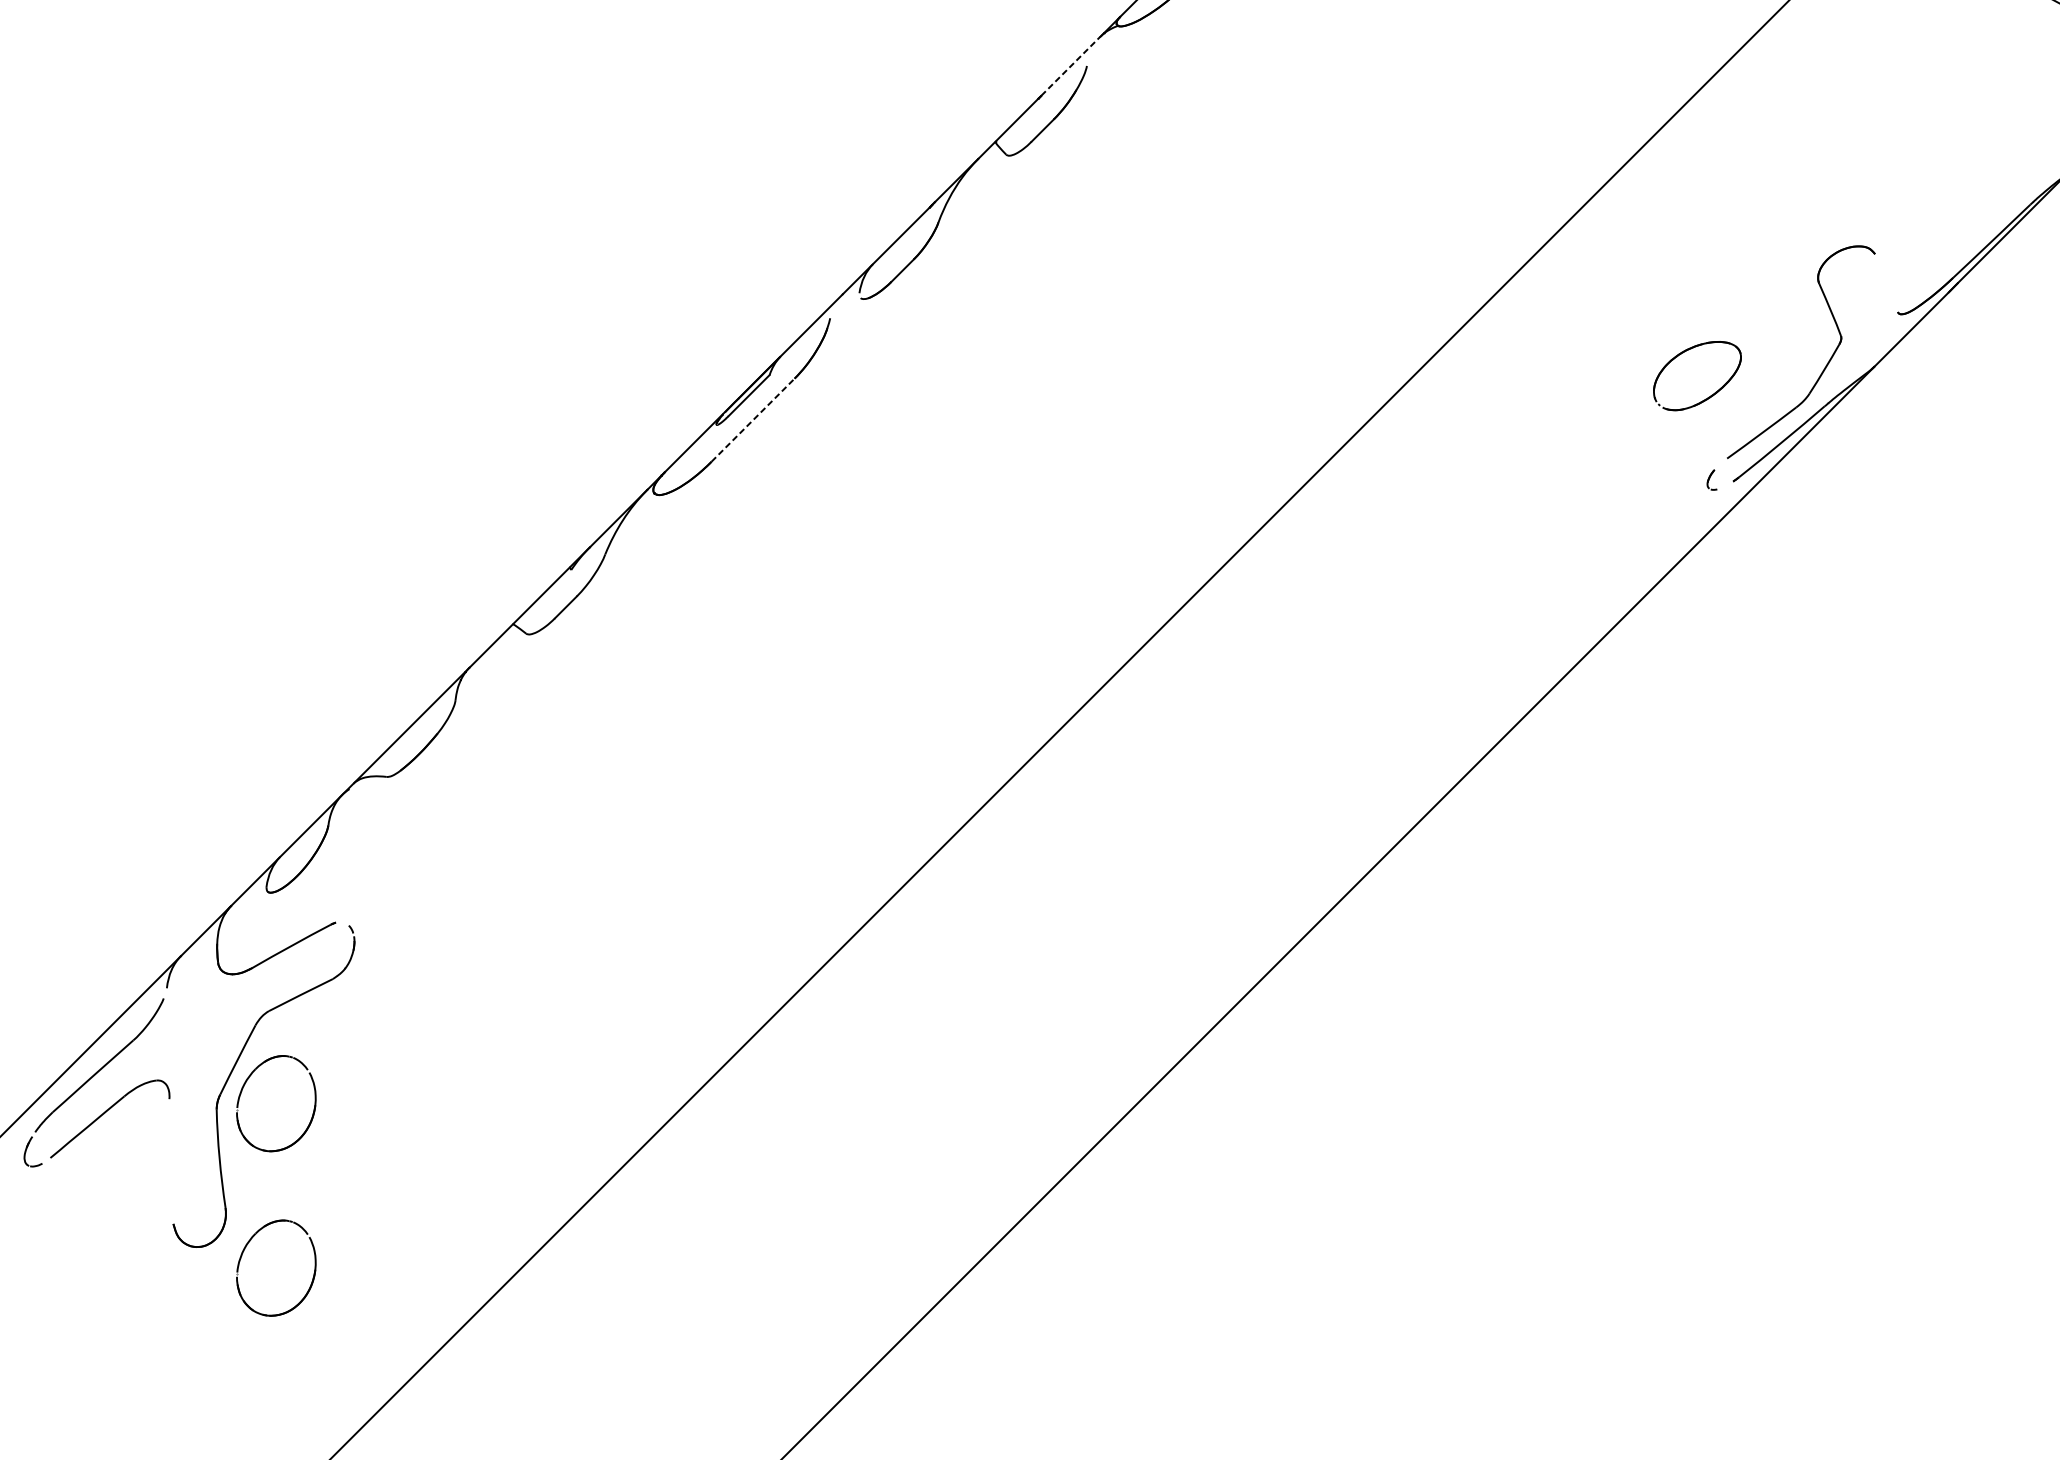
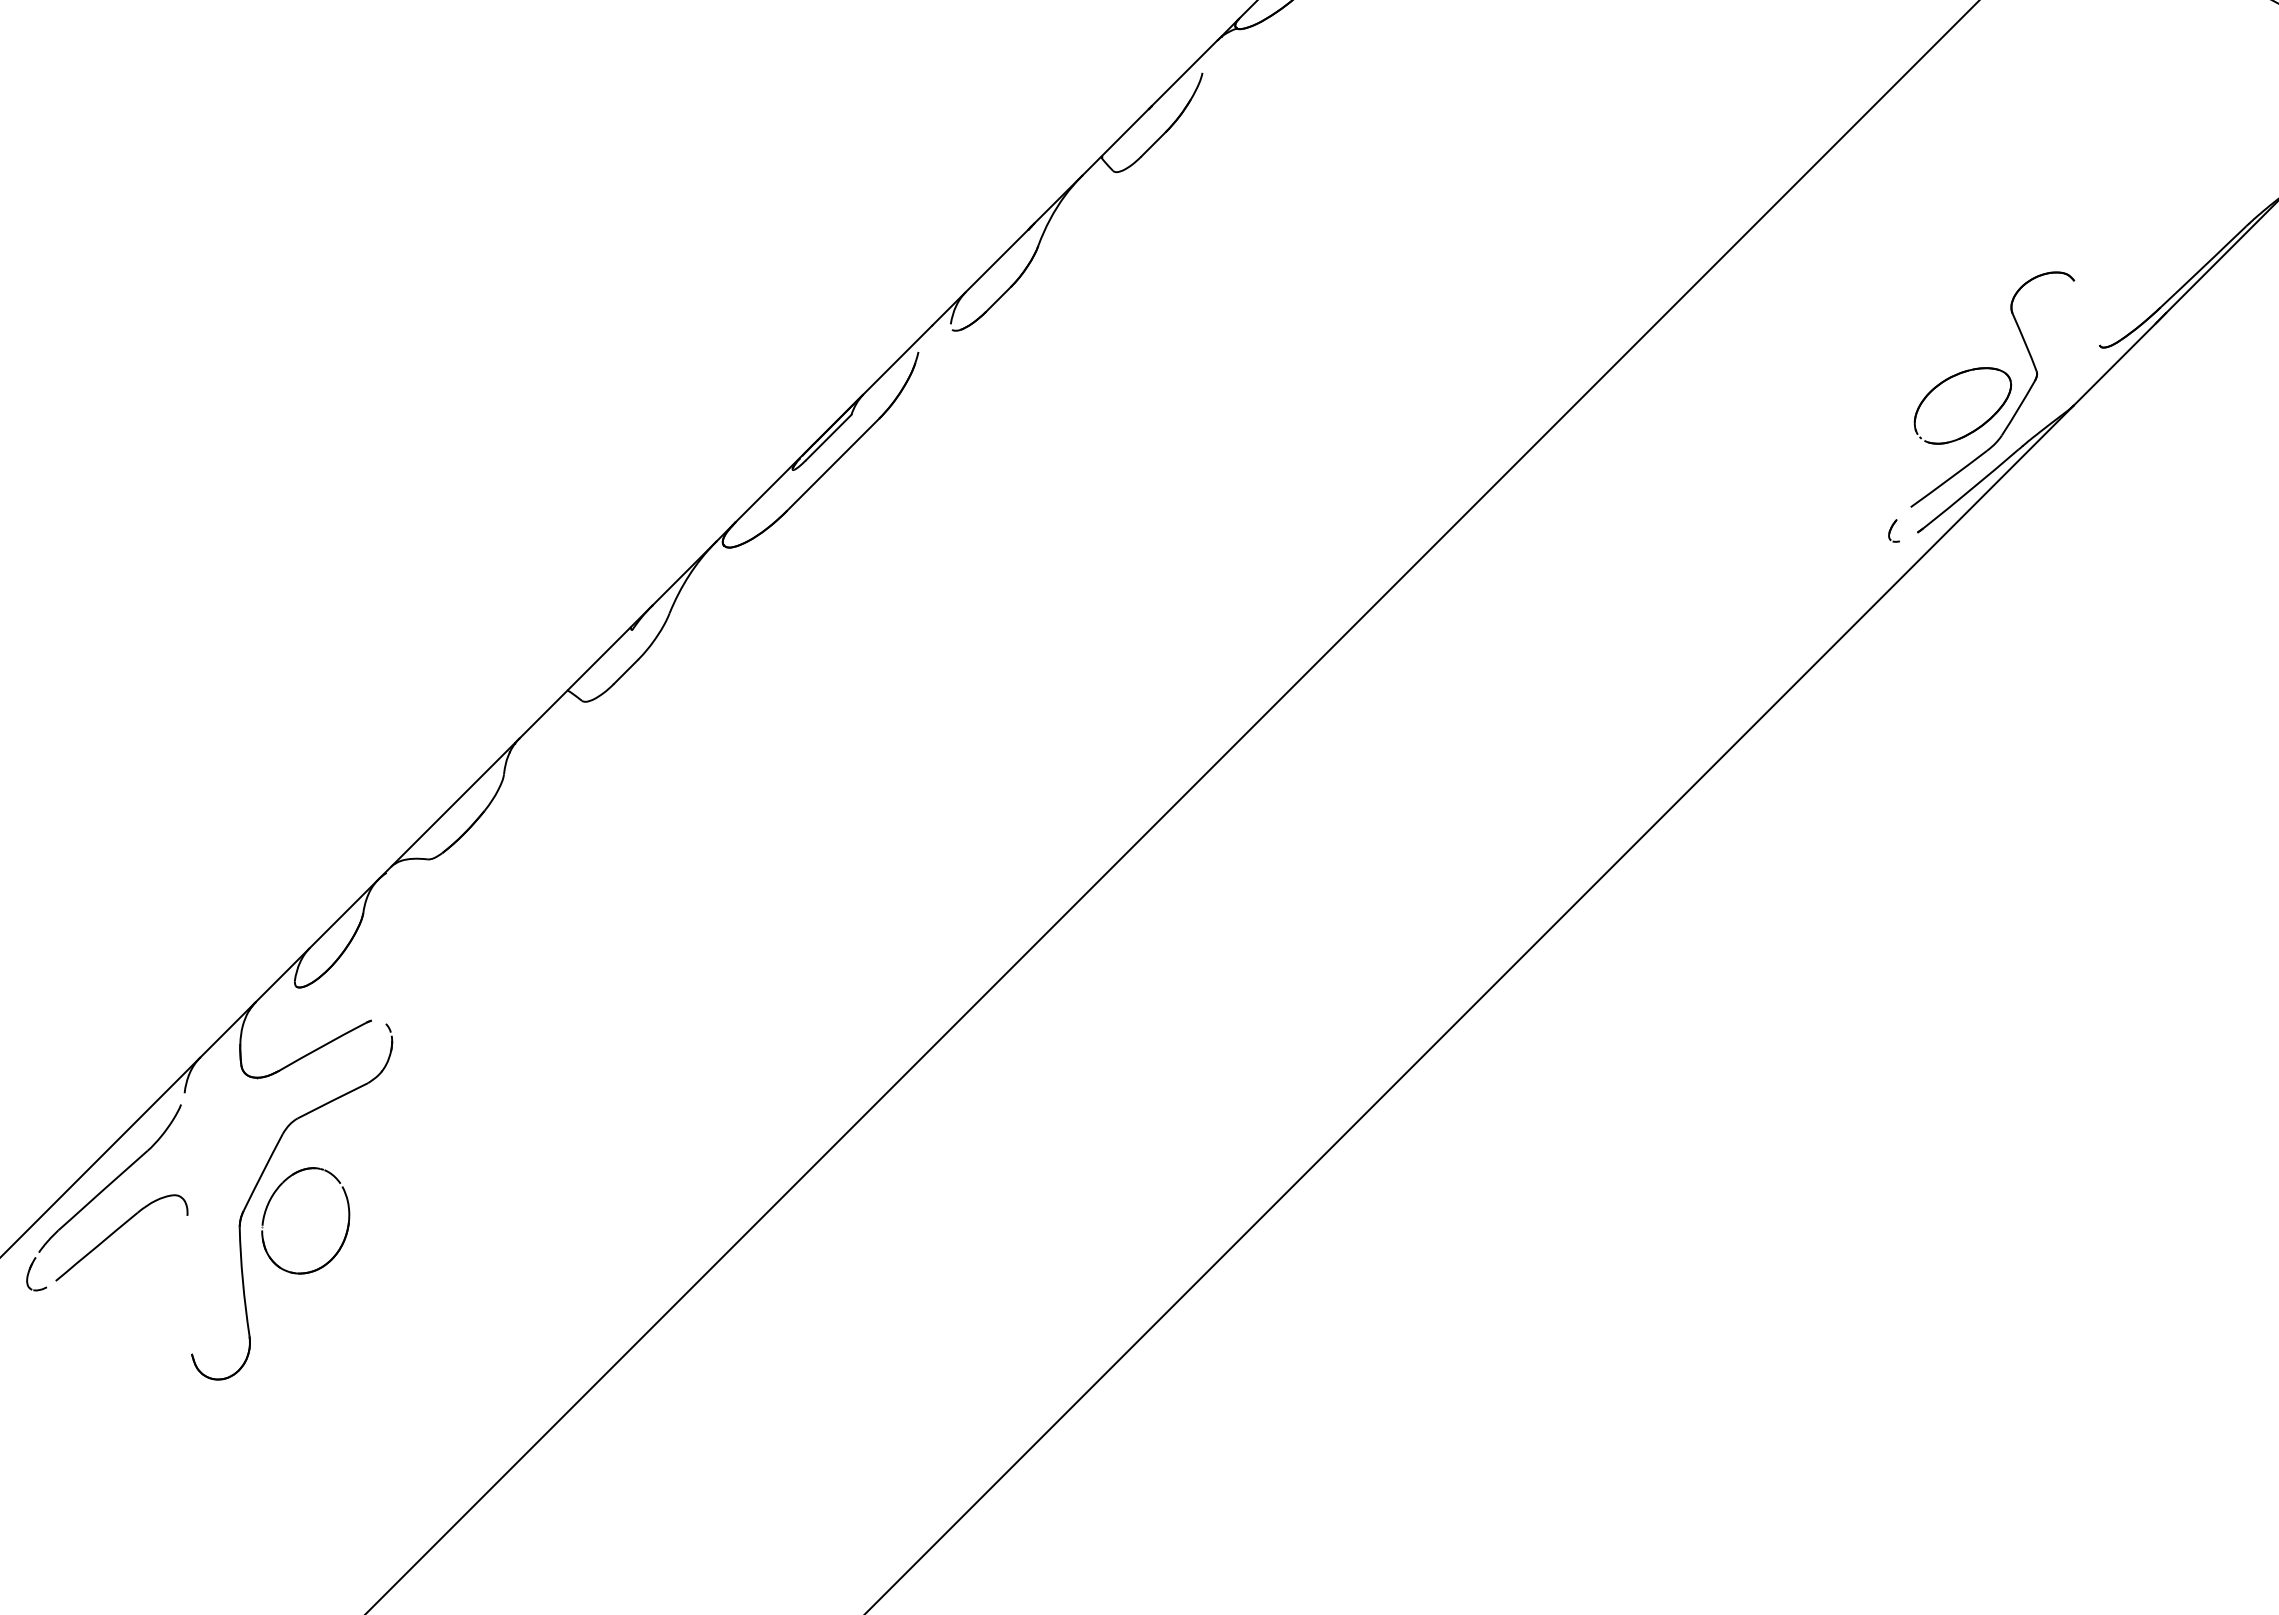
line: (1071, 65) -> (1185, 72), dashed -> solid
part: (1711, 394) -> (1978, 426), moved
line: (753, 419) -> (833, 464), dashed -> solid
part: (242, 1255) -> (268, 1388), removed

